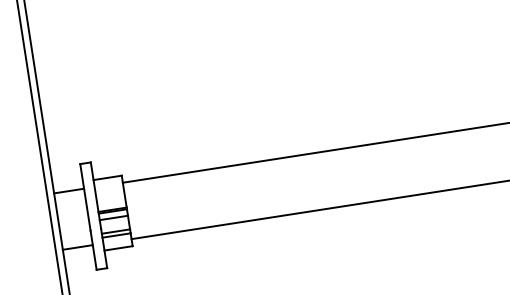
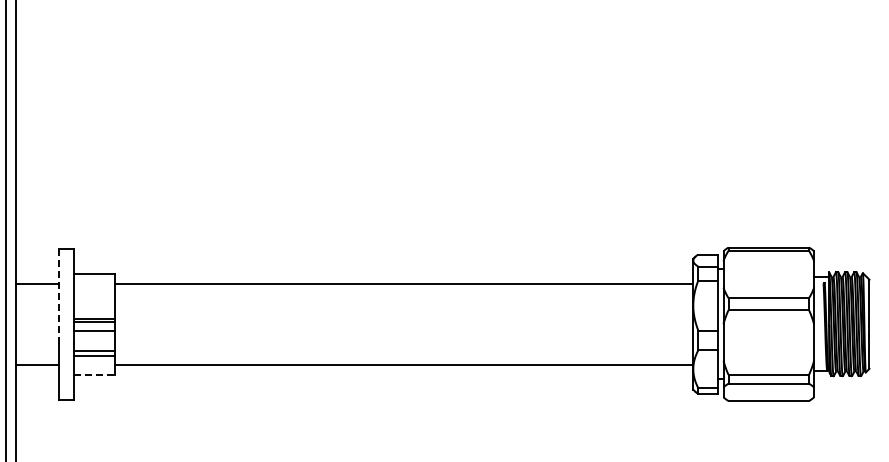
line: (85, 197) -> (59, 296), solid -> dashed
line: (118, 248) -> (94, 374), solid -> dashed

